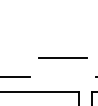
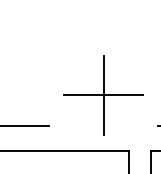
line: (63, 57) -> (104, 94), added

